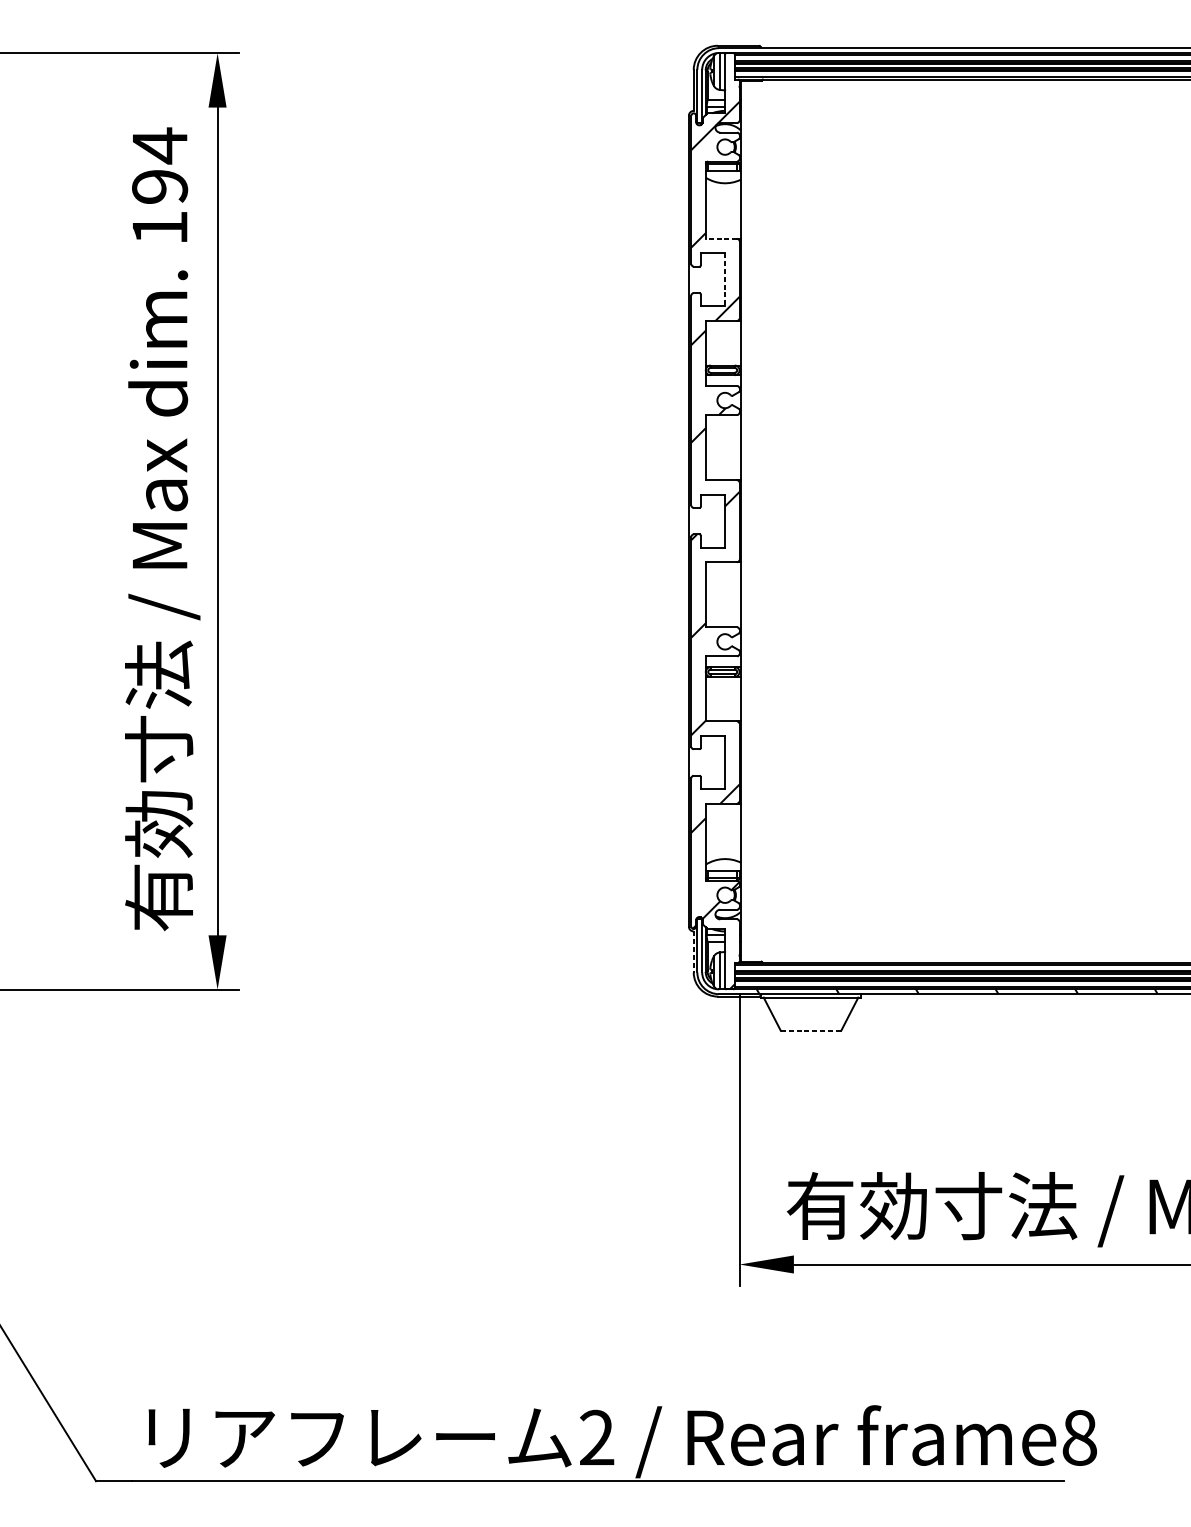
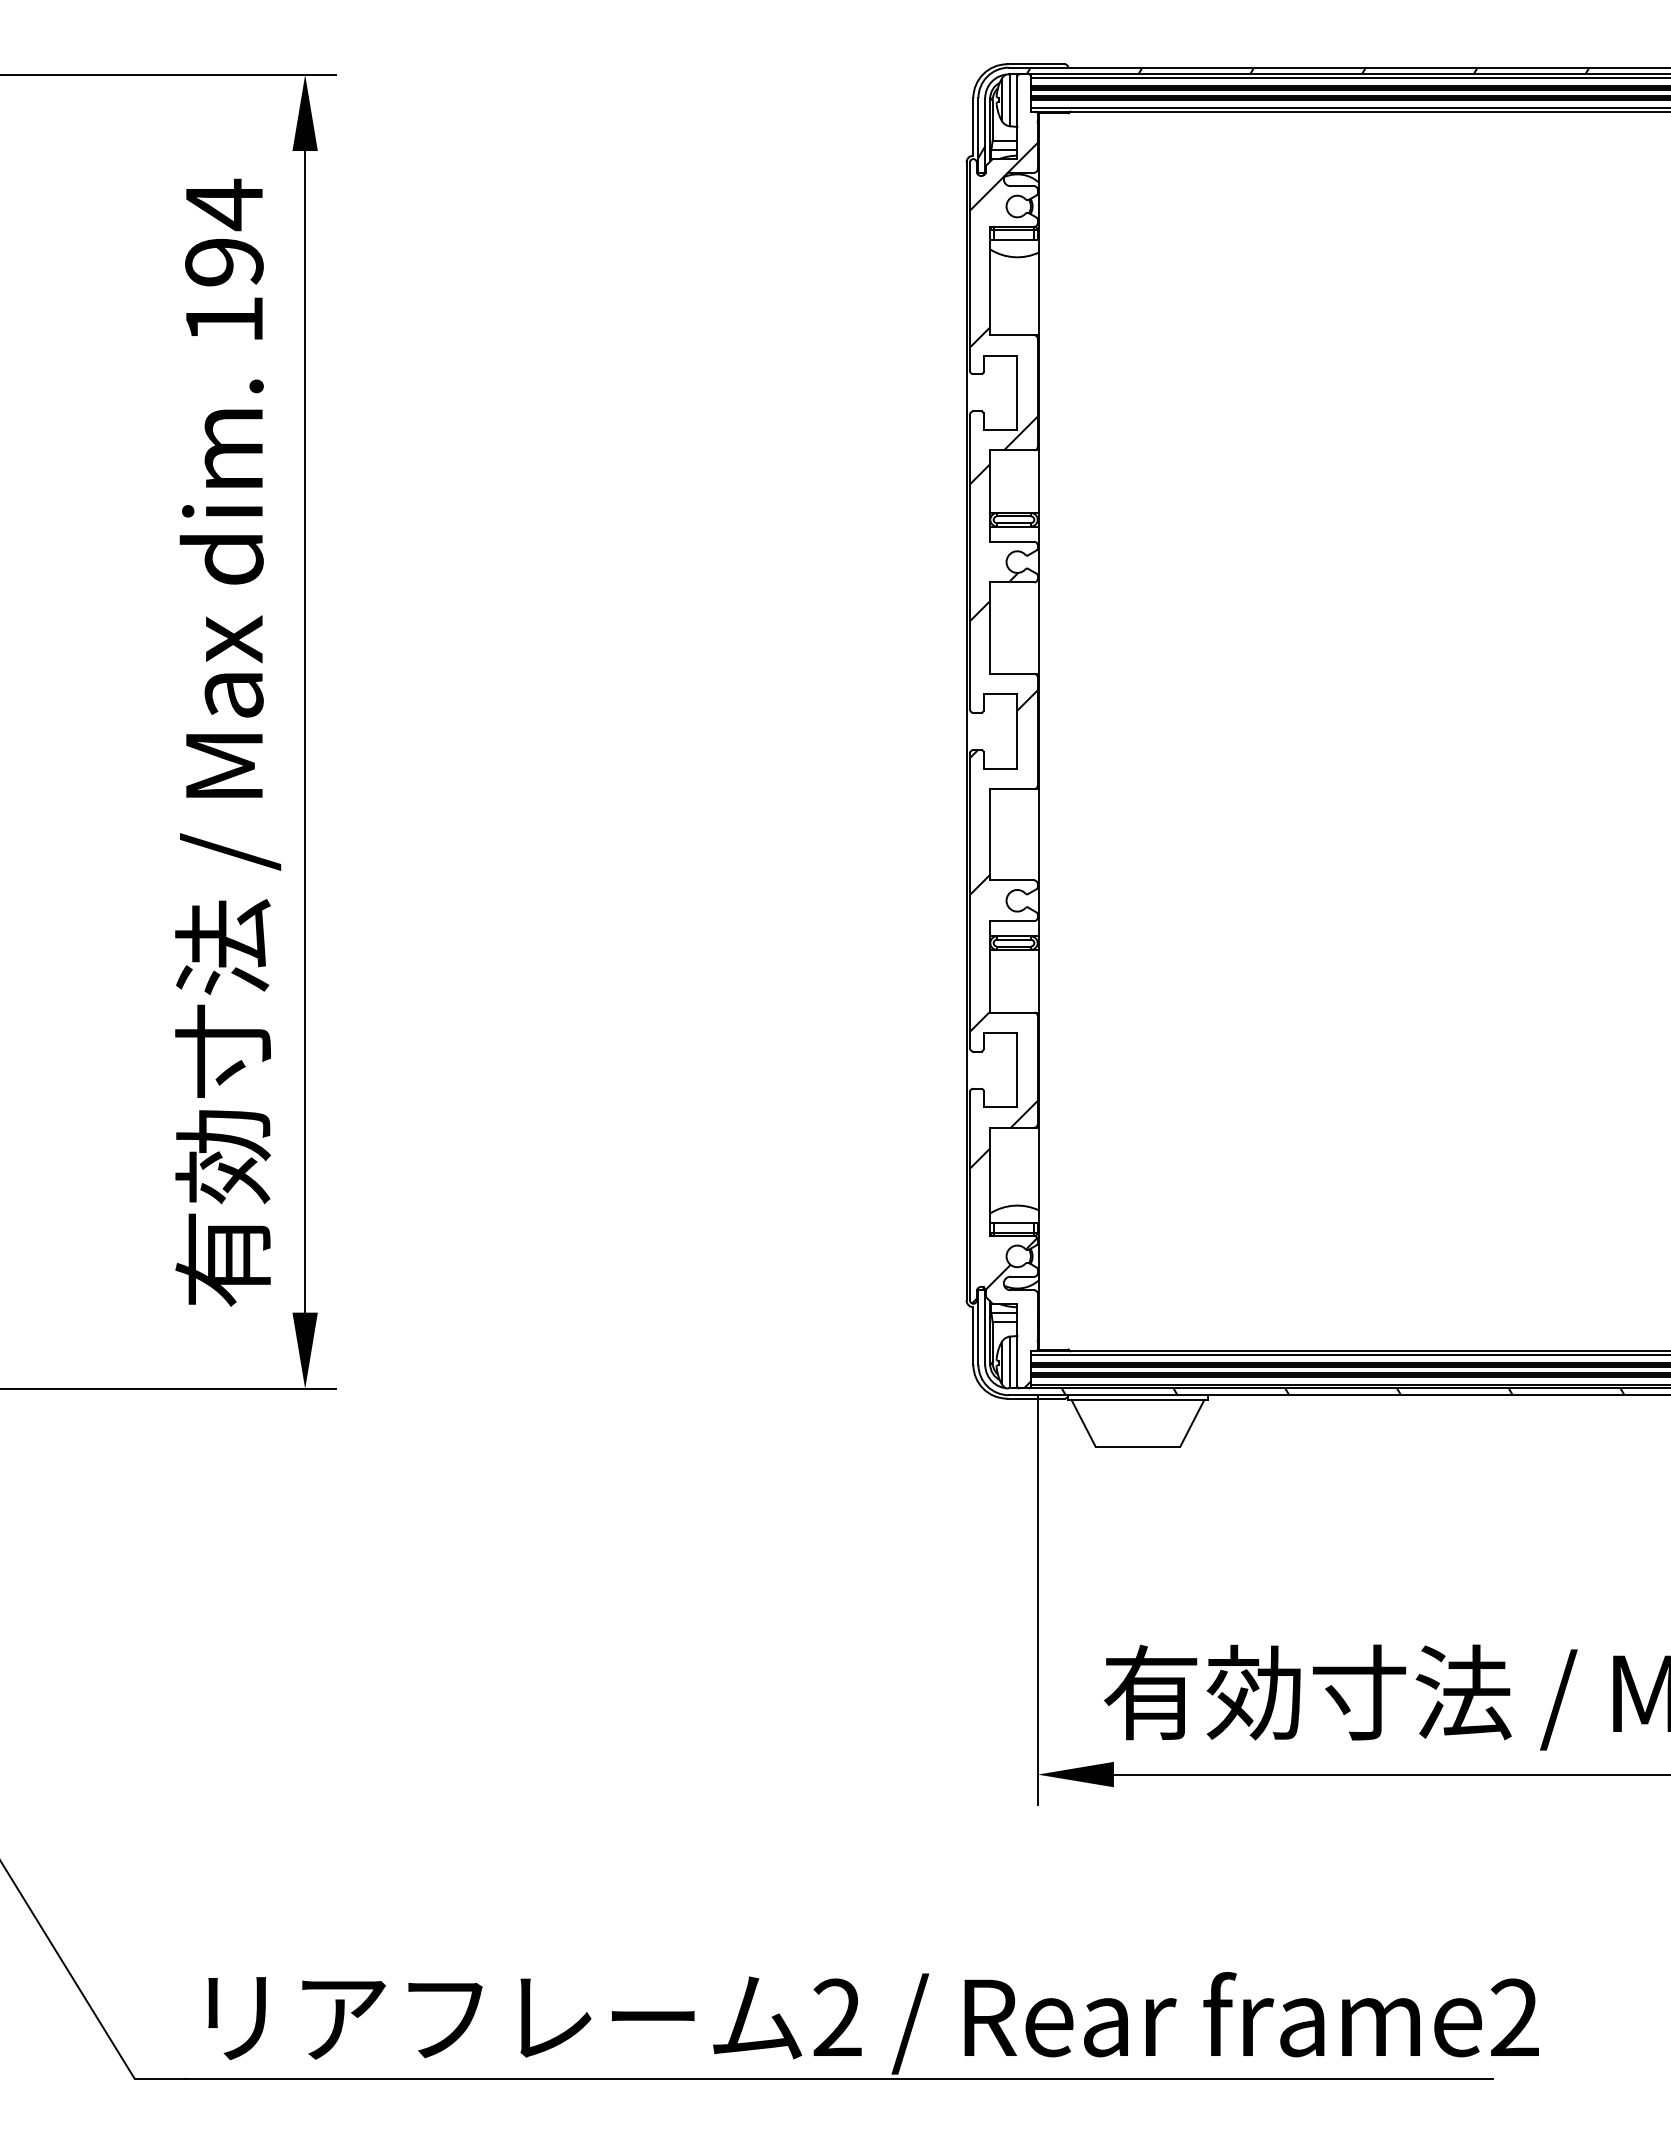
hatch: (914, 80) -> (1283, 112), added
line: (720, 239) -> (1011, 335), dashed -> solid
line: (725, 280) -> (1017, 393), dashed -> solid
line: (693, 952) -> (973, 1336), dashed -> solid
line: (811, 1030) -> (1138, 1446), dashed -> solid
text: (1079, 1437) -> (1514, 2017), frame8 -> frame2

